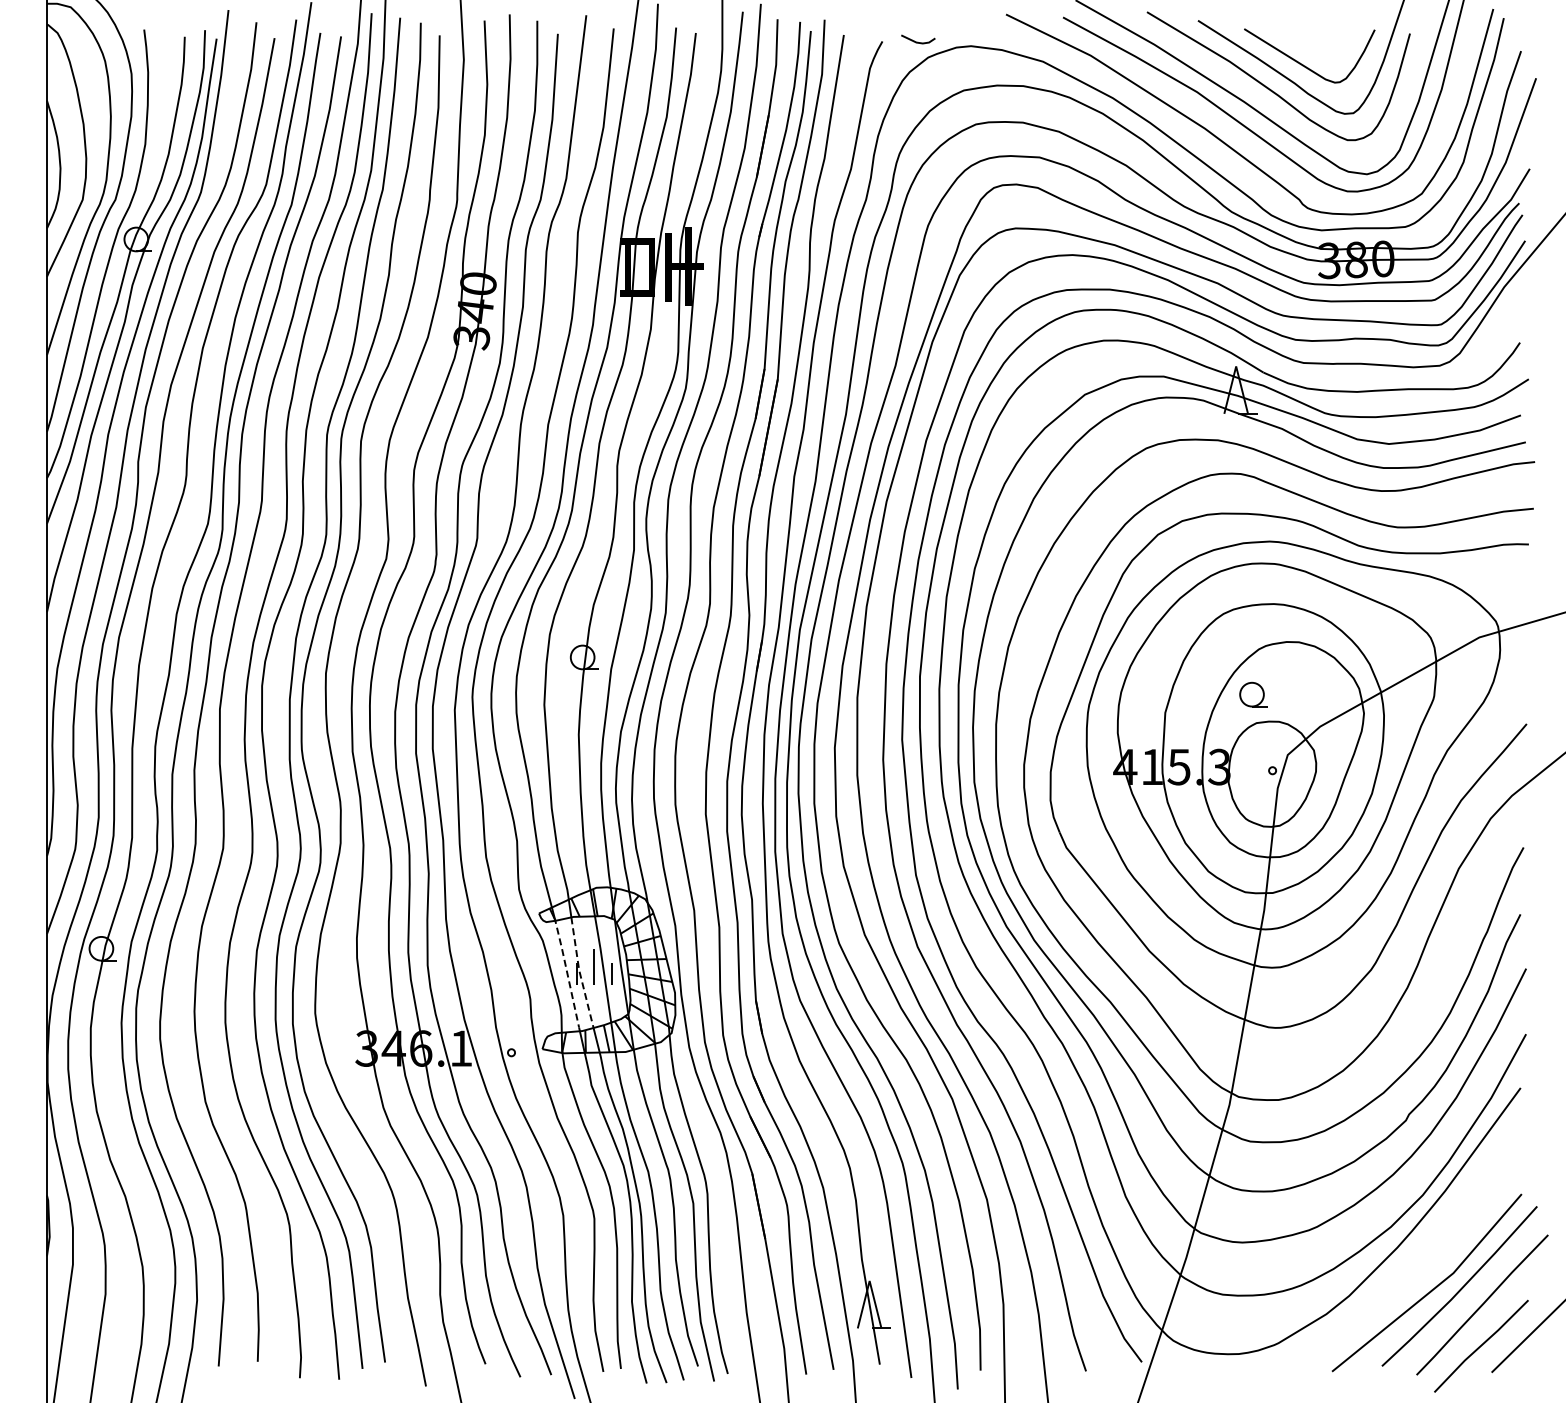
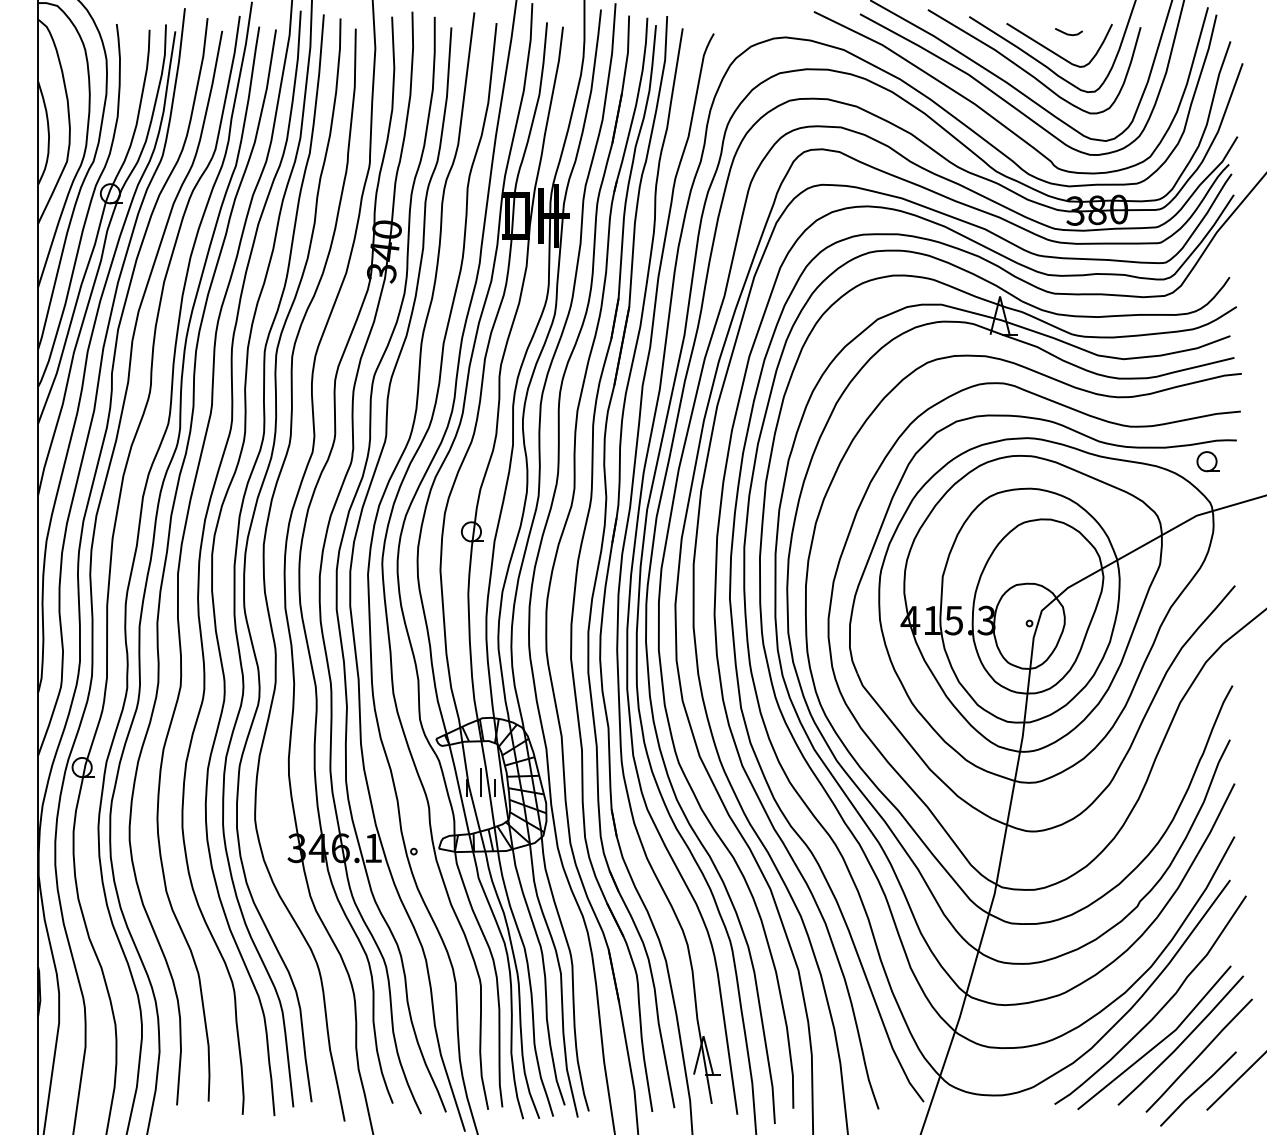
line: (917, 41) -> (1068, 33), moved
part: (1253, 694) -> (1208, 461), moved
line: (579, 972) -> (468, 786), dashed -> solid
line: (567, 975) -> (459, 789), dashed -> solid
curve: (1433, 1248) -> (1159, 1009), added

